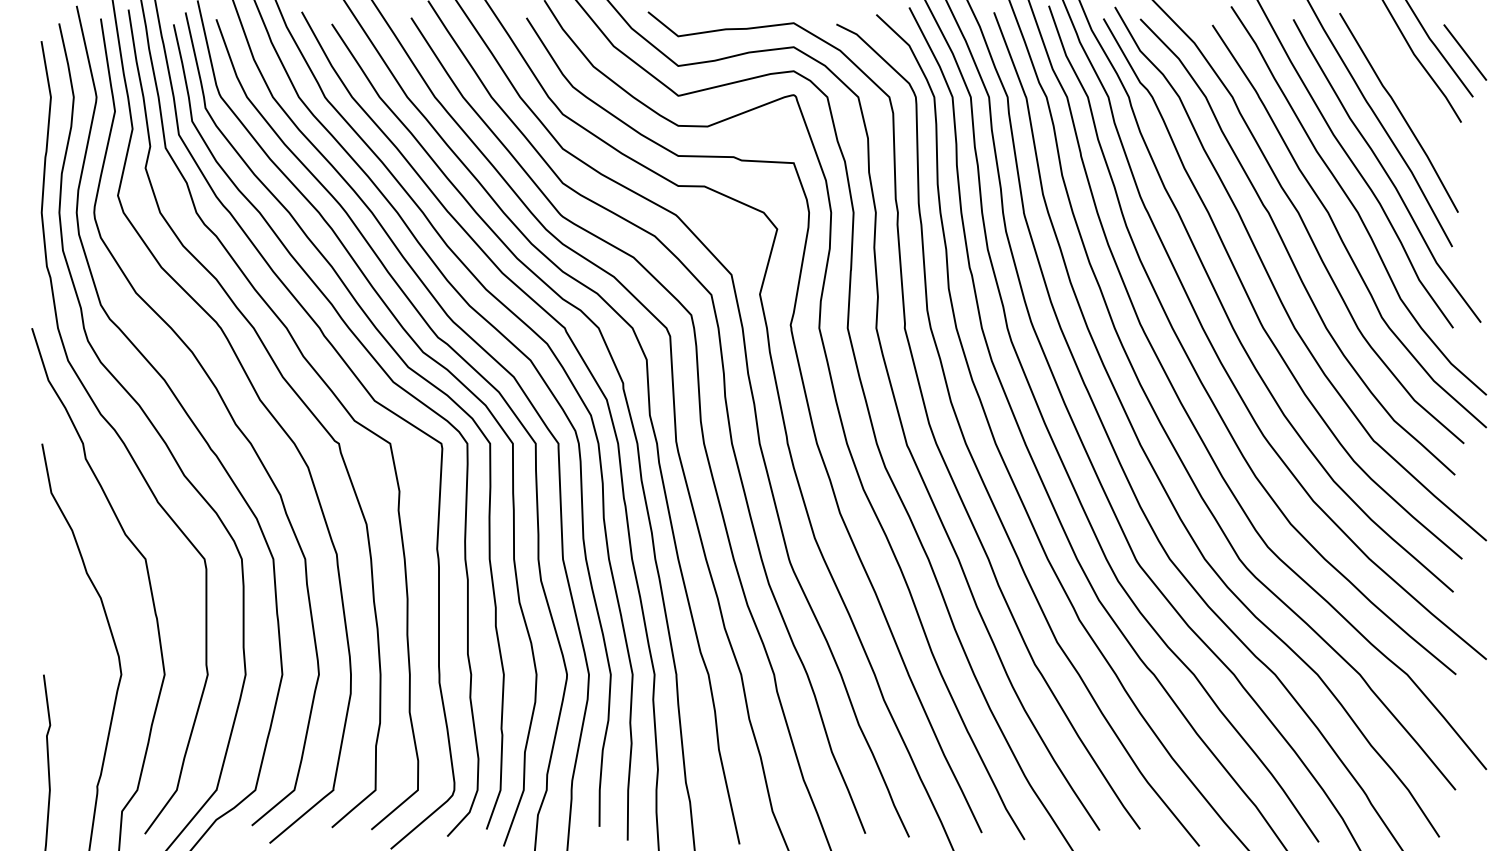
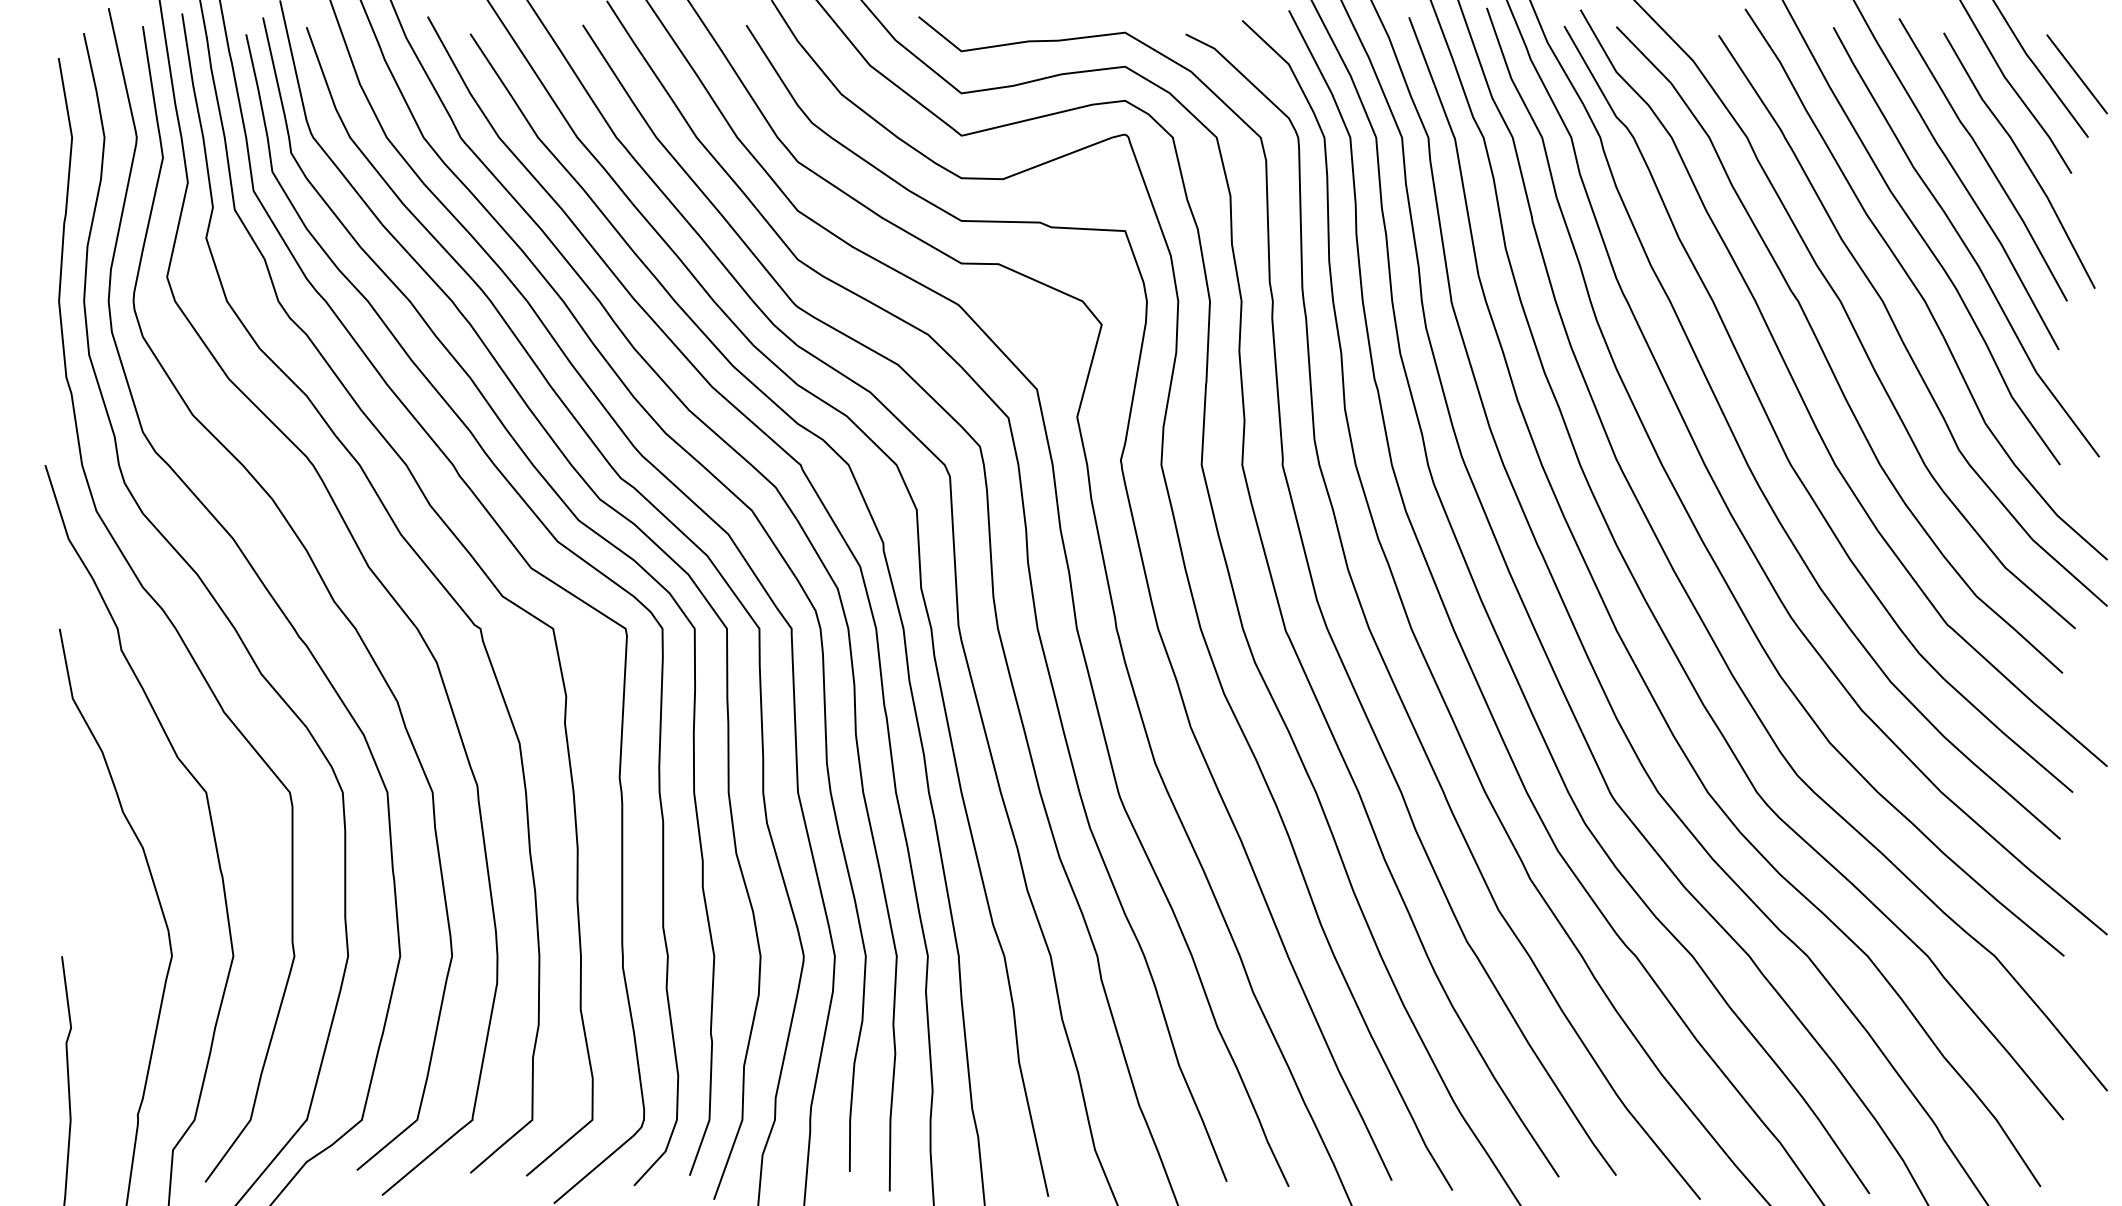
line: (1426, 111) -> (2021, 157), added

